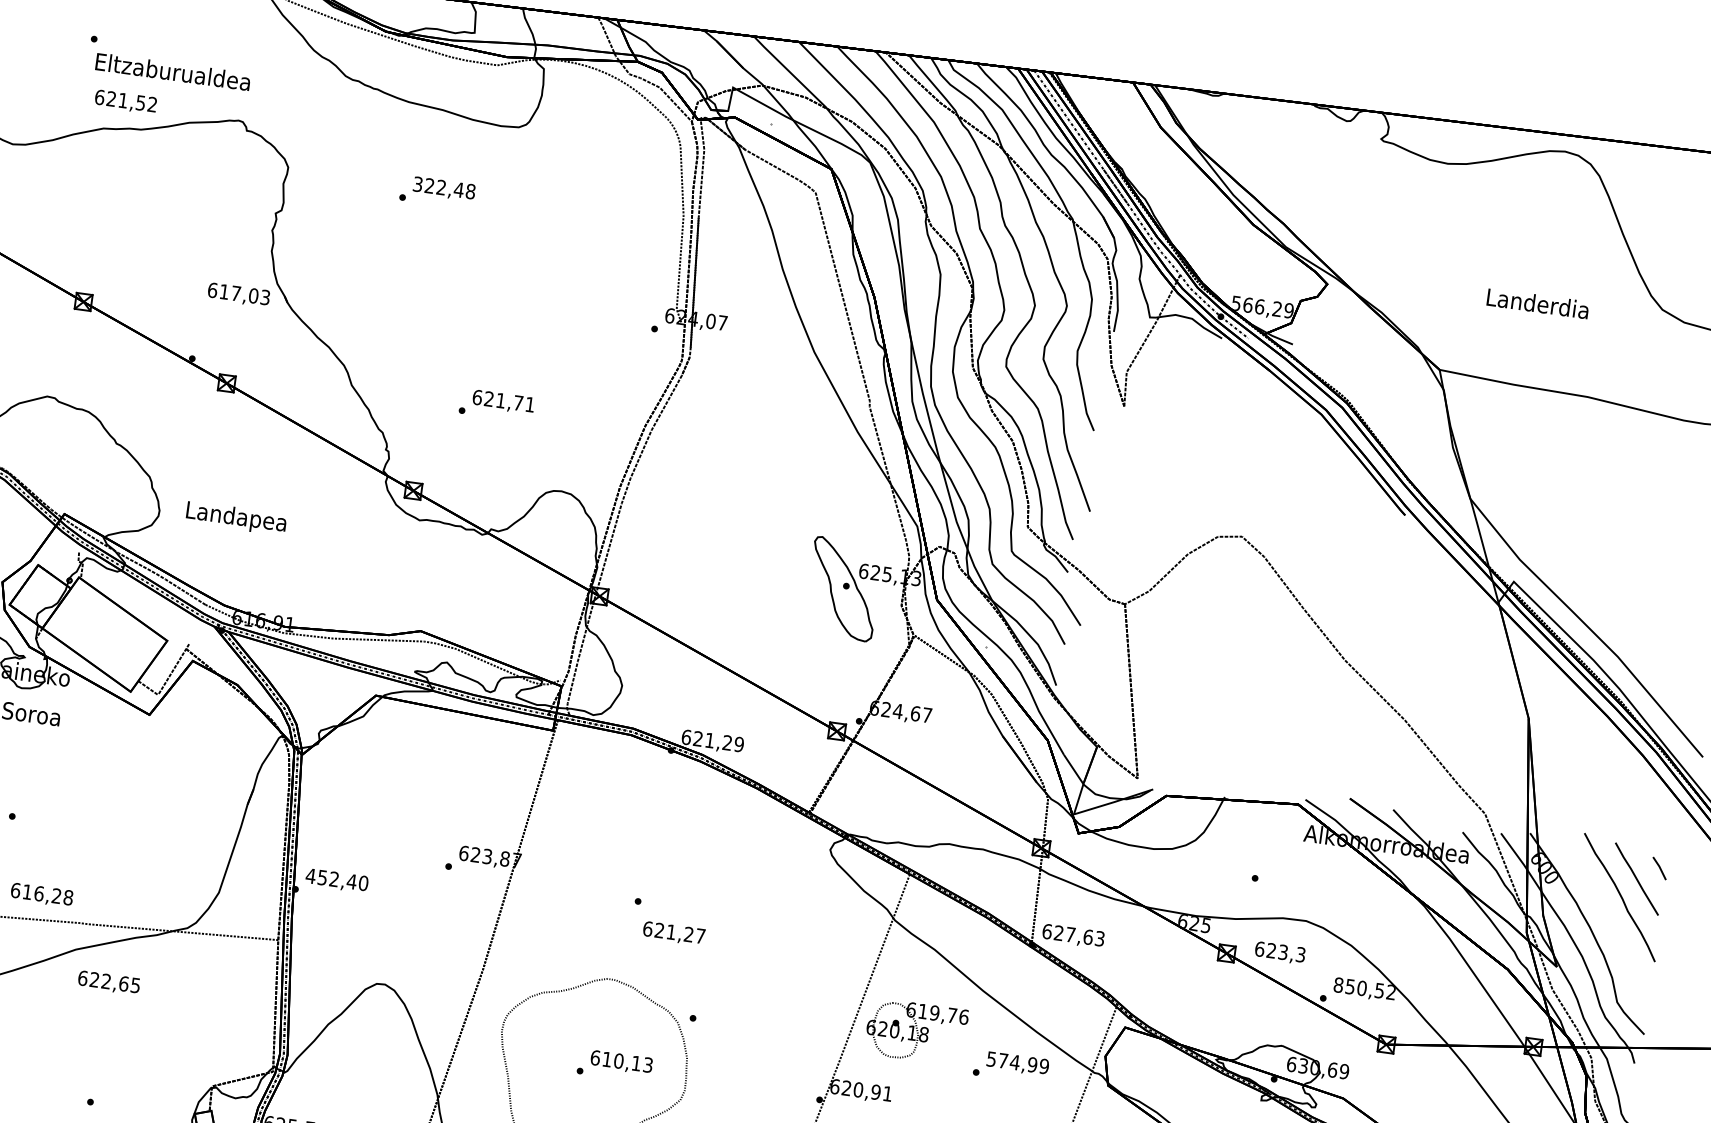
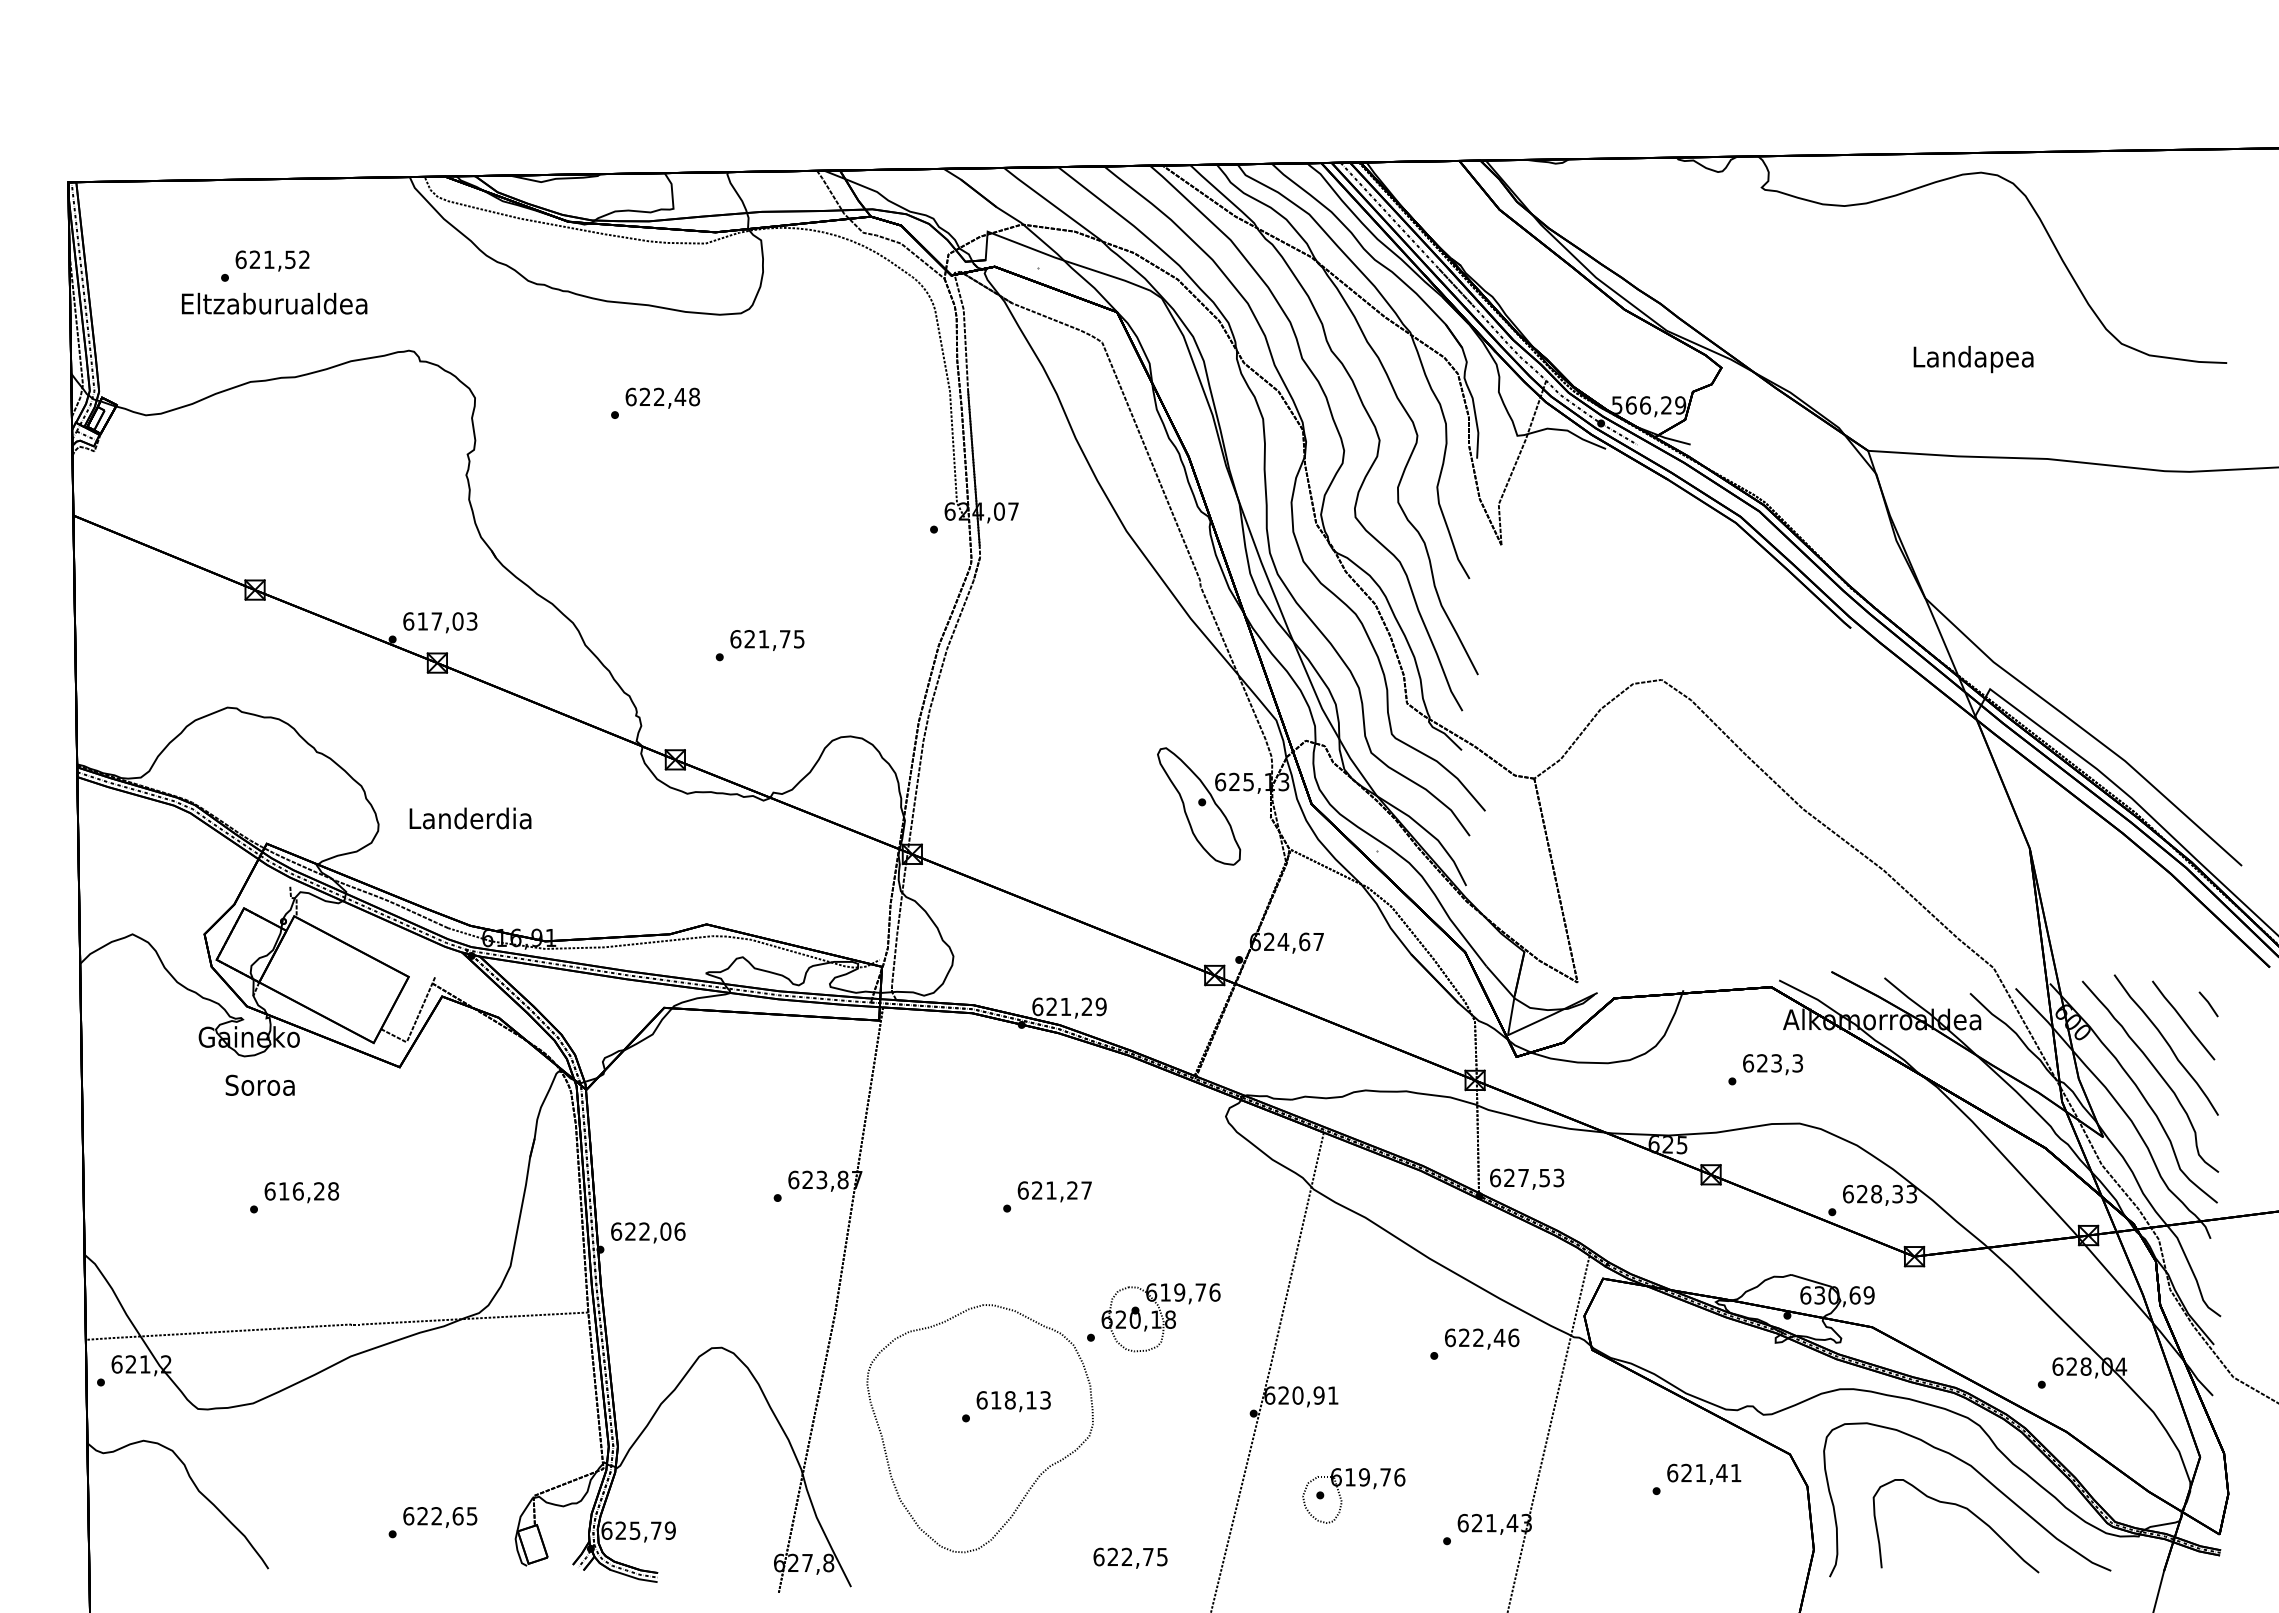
text: (173, 71) -> (274, 303), moved
text: (125, 101) -> (272, 260), moved
text: (417, 183) -> (630, 396), 322,48 -> 622,48
text: (239, 294) -> (440, 622), moved
text: (1537, 305) -> (1973, 359), Landerdia -> Landapea
text: (530, 404) -> (799, 639), 621,71 -> 621,75
text: (236, 517) -> (470, 820), Landapea -> Landerdia
text: (336, 879) -> (647, 1231), 452,40 -> 622,06
text: (41, 895) -> (301, 1192), moved
curve: (1609, 920) -> (2157, 1073), added
text: (673, 933) -> (1054, 1191), moved
text: (1088, 936) -> (1544, 1177), 627,63 -> 627,53
text: (1279, 952) -> (1772, 1064), moved
text: (109, 982) -> (440, 1517), moved
text: (1364, 988) -> (1879, 1193), 850,52 -> 628,33
part: (915, 1031) -> (1160, 1317), moved
text: (618, 1061) -> (1009, 1400), 610,13 -> 618,13
text: (1018, 1062) -> (1482, 1337), 574,99 -> 622,46

